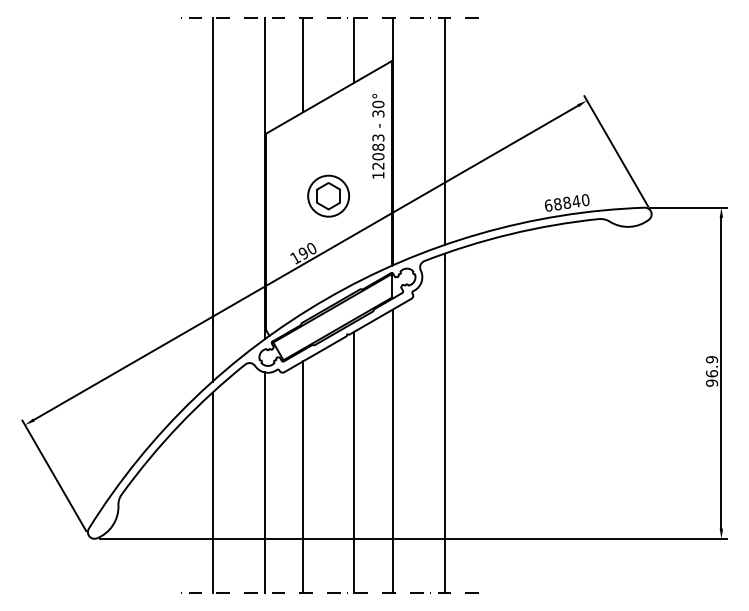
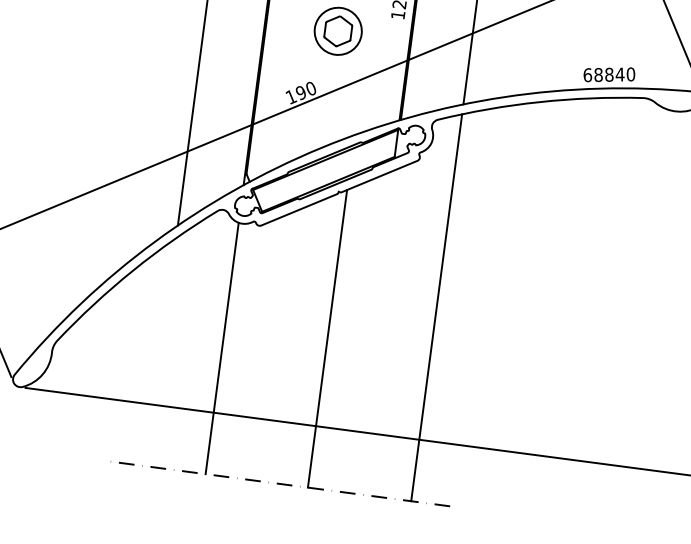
line: (392, 450) -> (372, 331), removed
line: (303, 476) -> (267, 347), removed
line: (212, 492) -> (161, 352), removed

